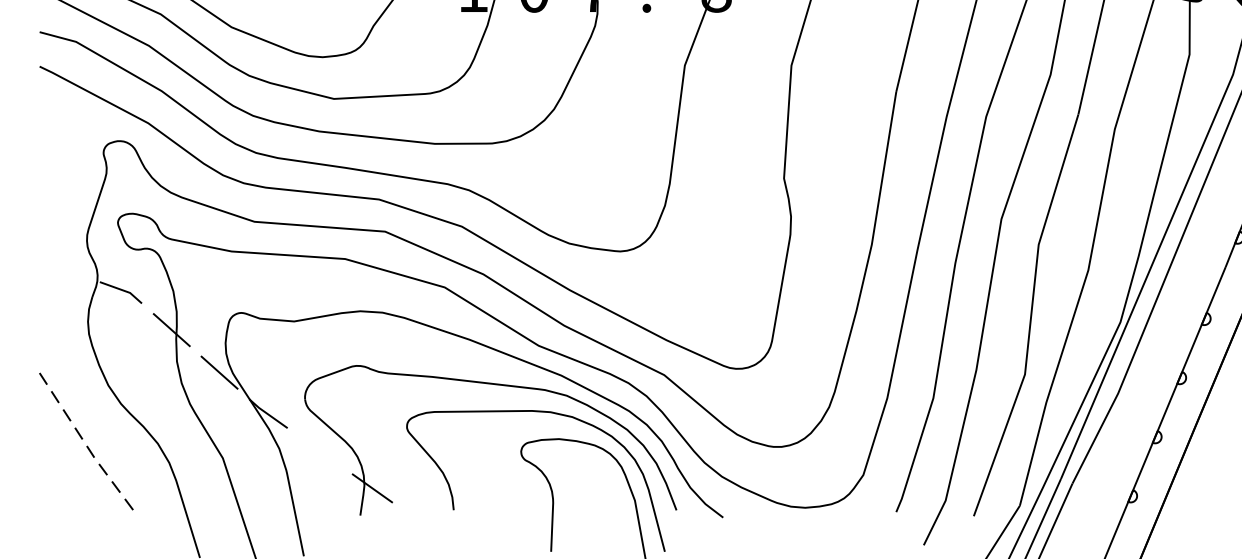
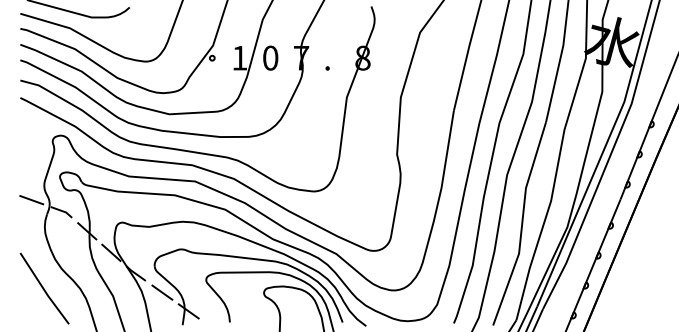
line: (61, 269) -> (31, 200), added
line: (85, 445) -> (43, 289), dashed -> solid
line: (320, 451) -> (162, 292), added

